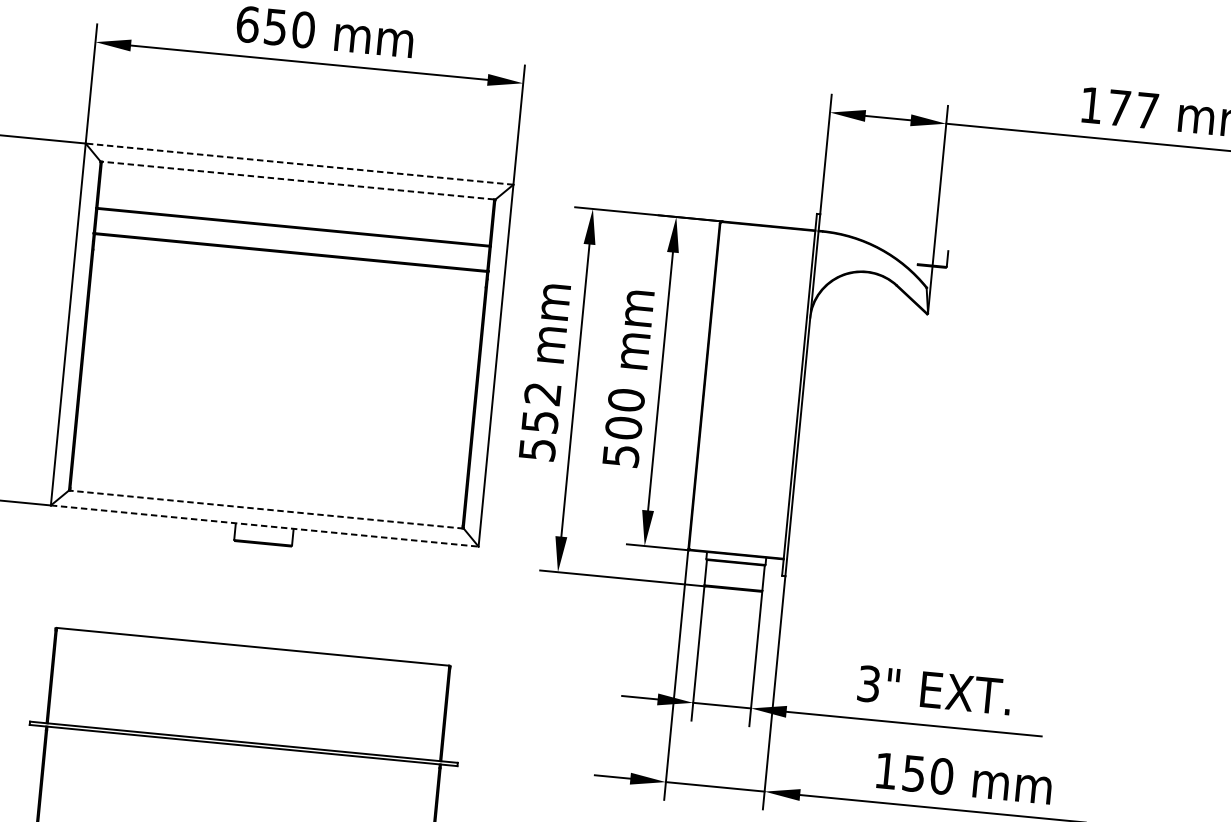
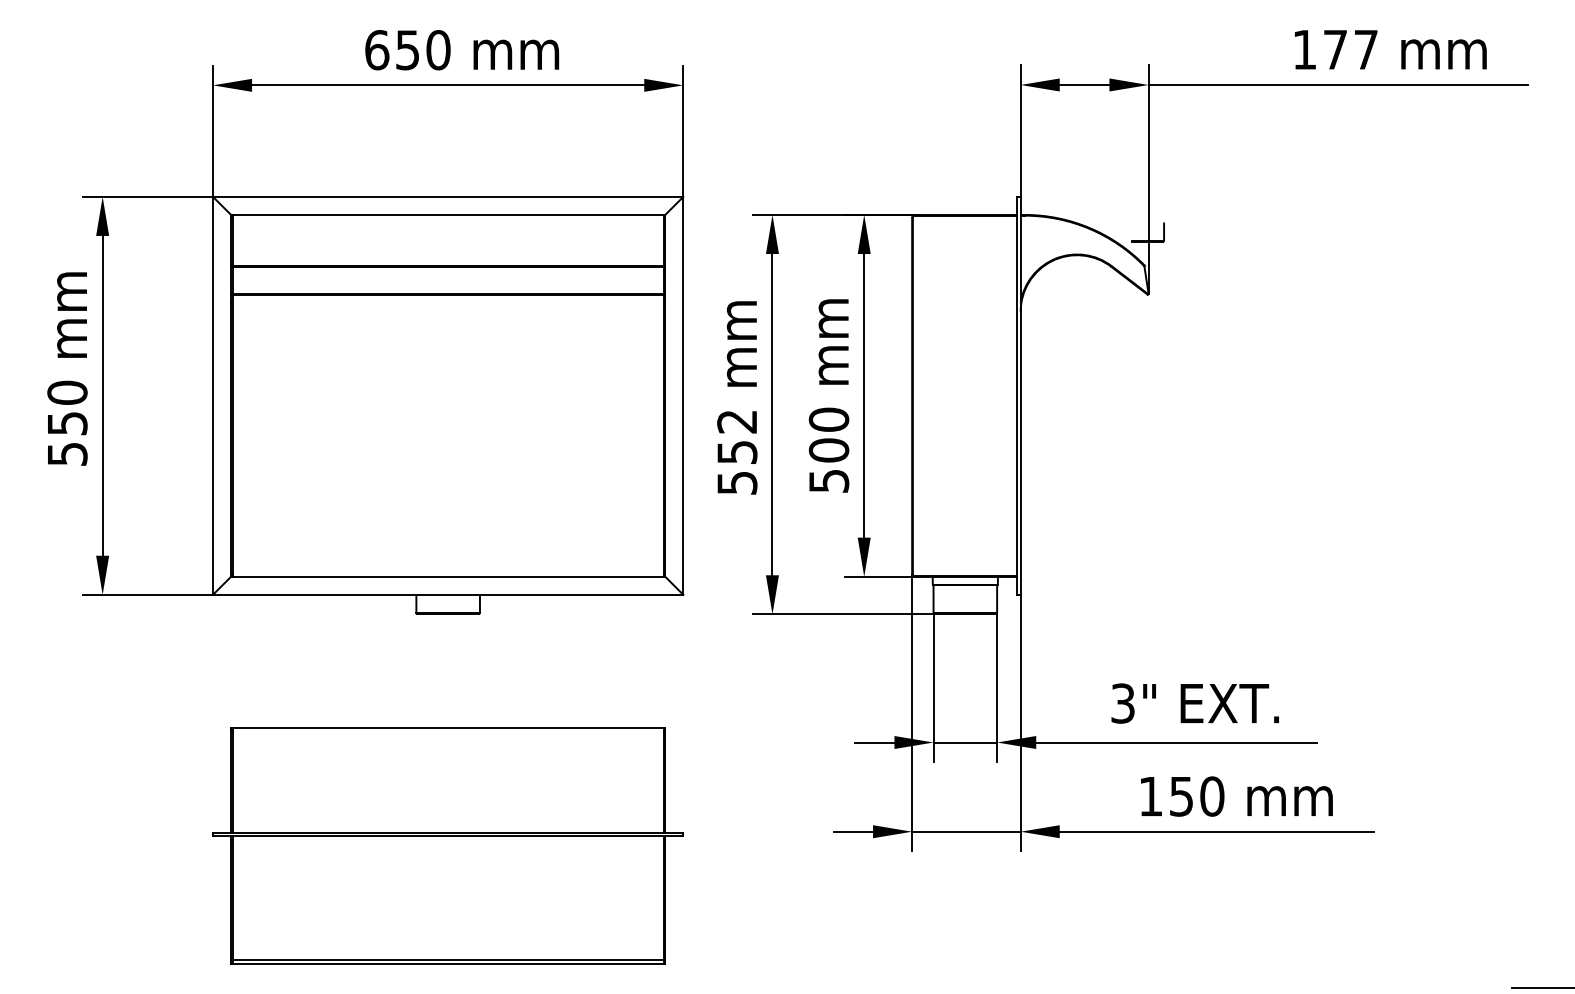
line: (299, 163) -> (447, 196), dashed -> solid
line: (298, 180) -> (448, 214), dashed -> solid
line: (265, 509) -> (447, 576), dashed -> solid
line: (265, 525) -> (448, 594), dashed -> solid

